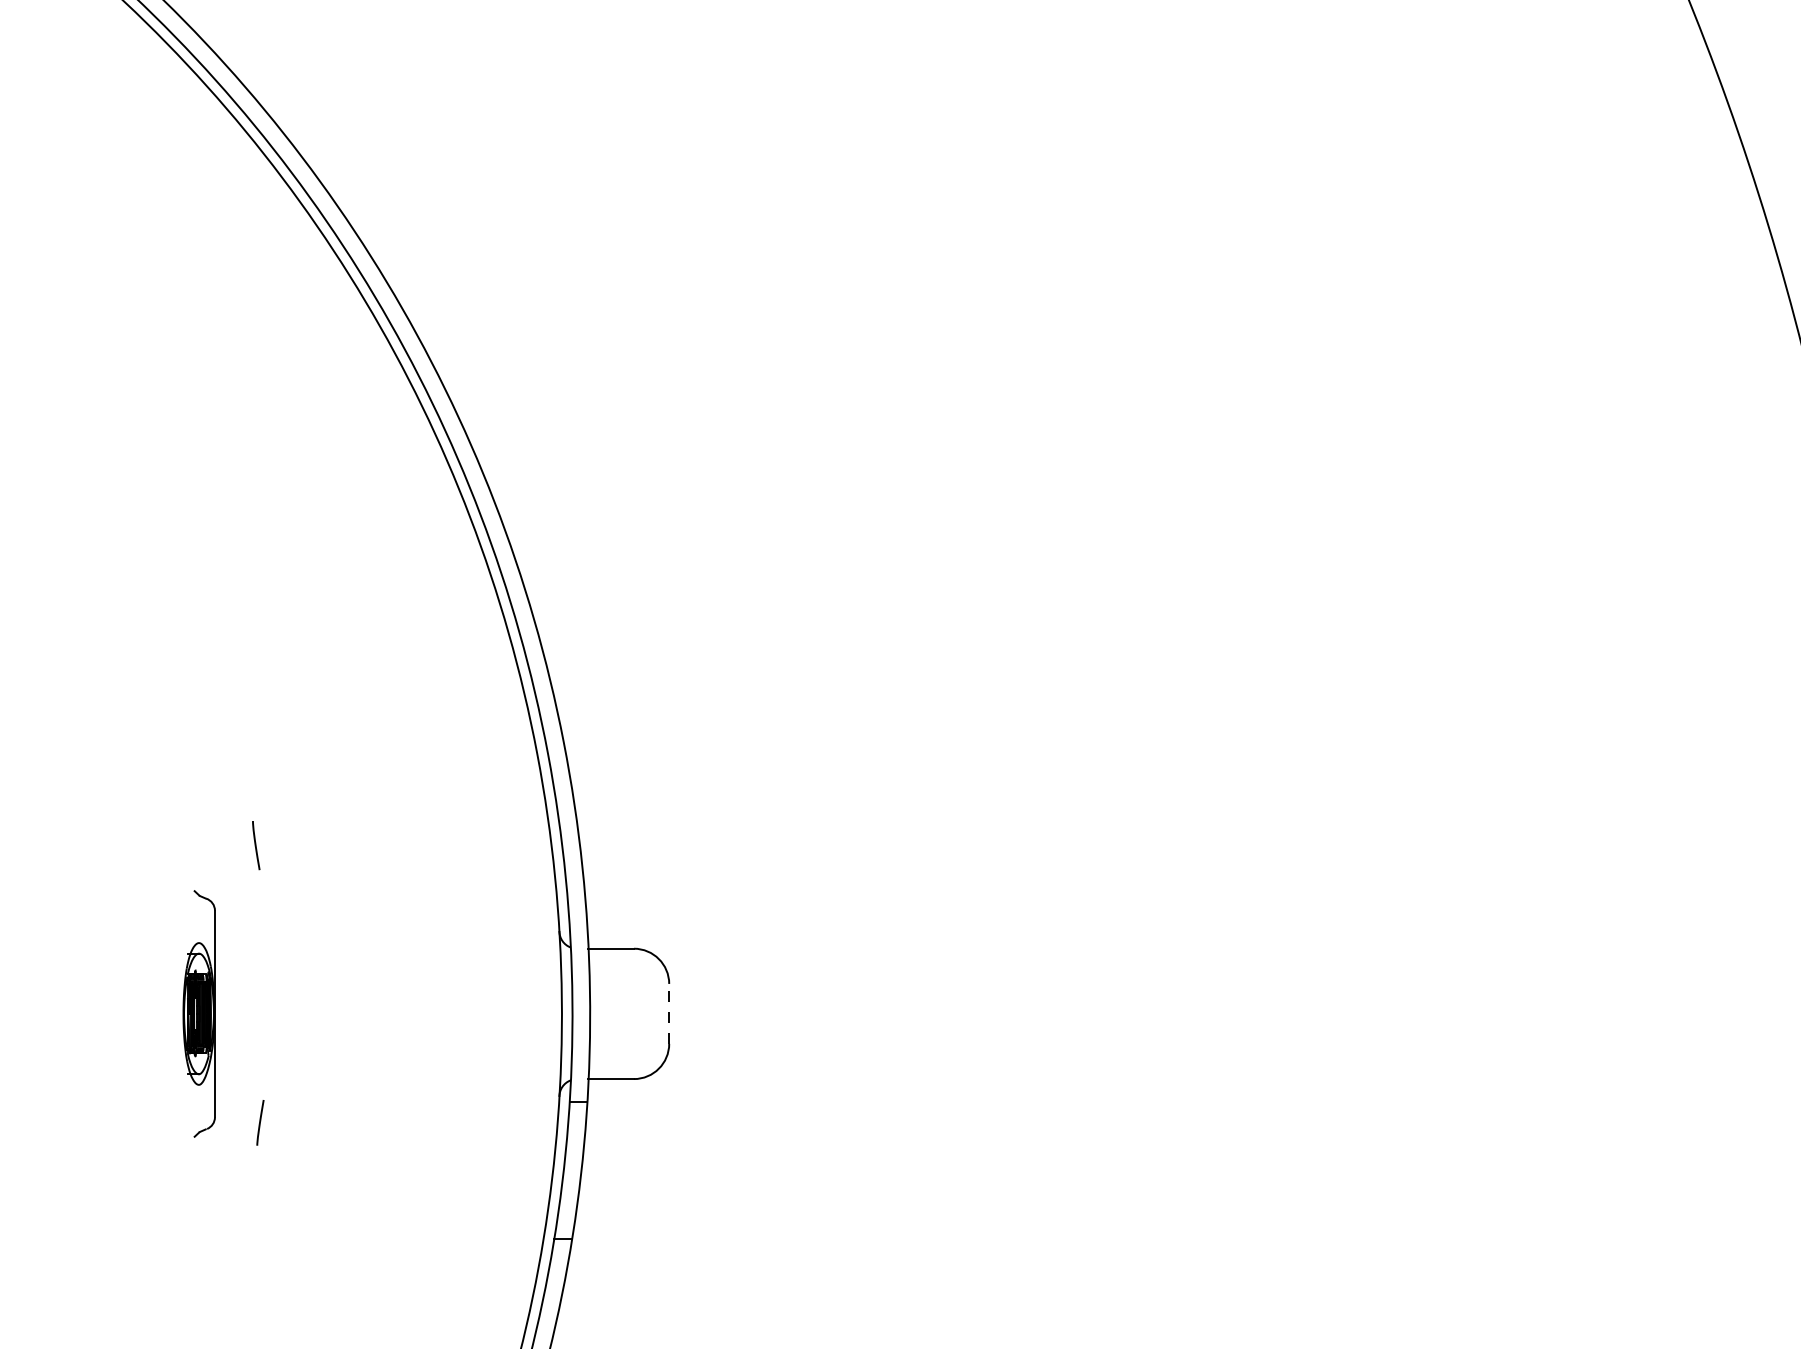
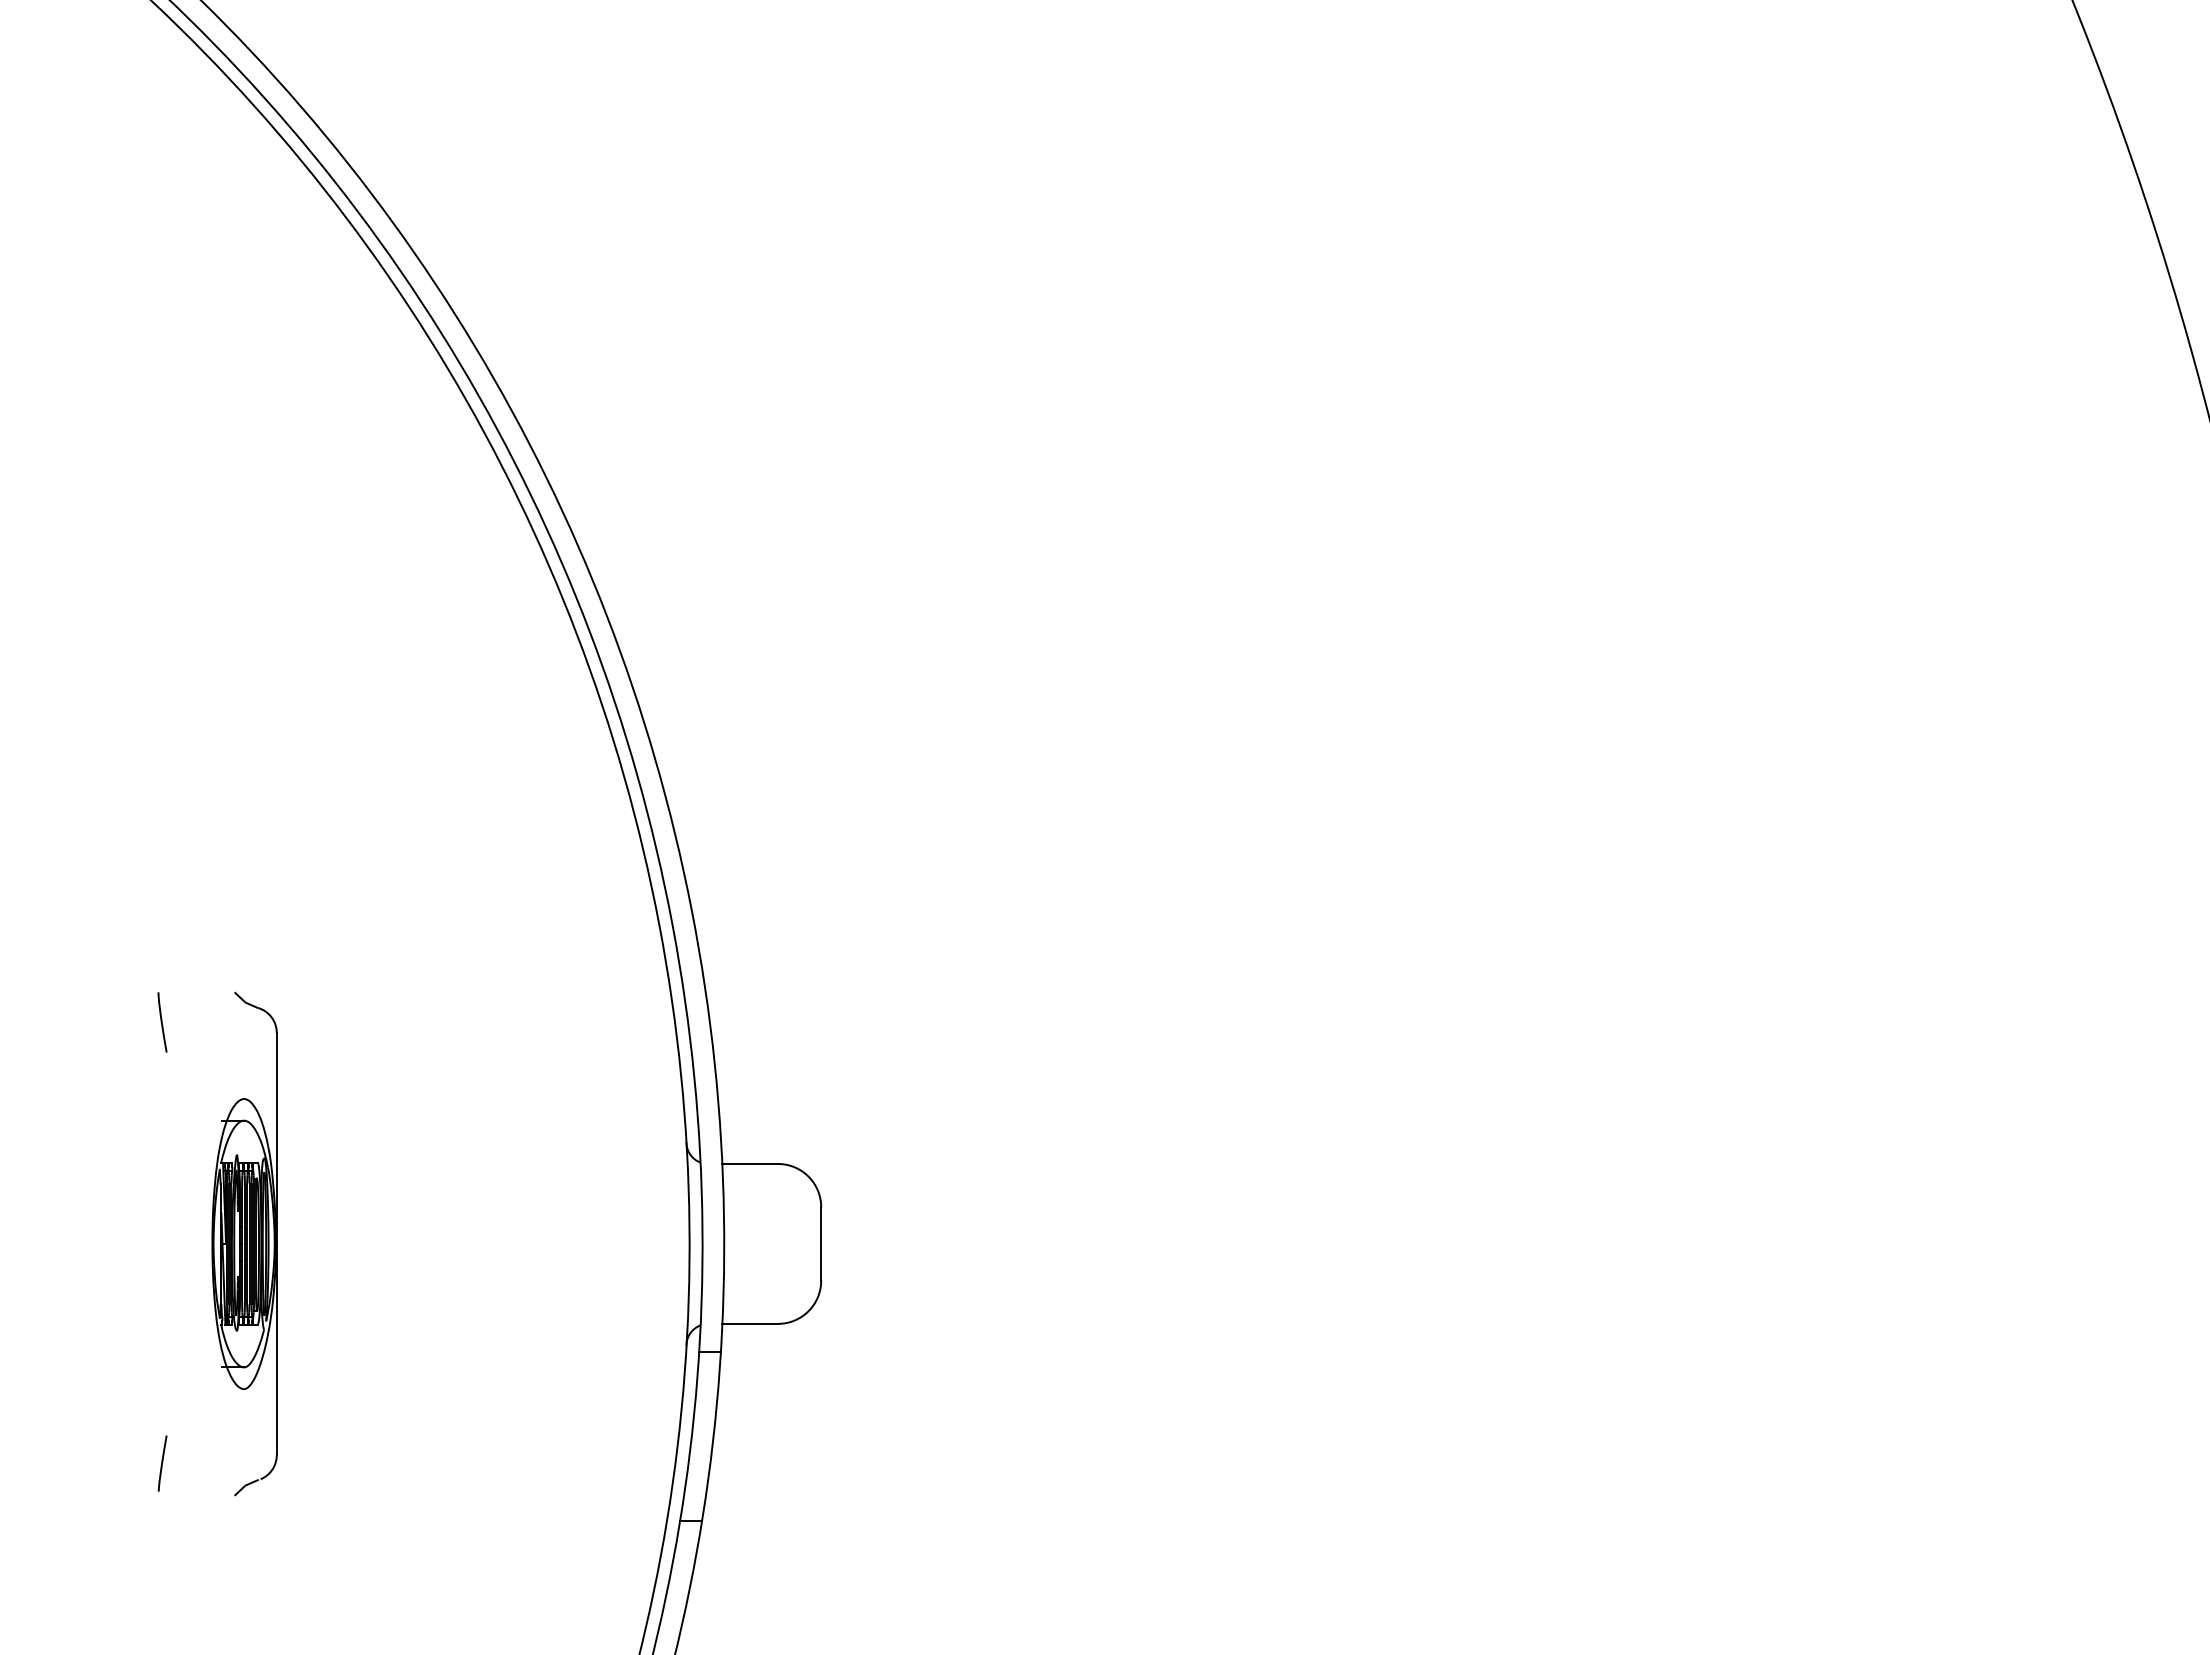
line: (256, 845) -> (162, 1022), moved
part: (199, 1013) -> (244, 1243), size x1.67
line: (669, 1013) -> (821, 1243), dashed -> solid
line: (260, 1122) -> (162, 1463), moved

